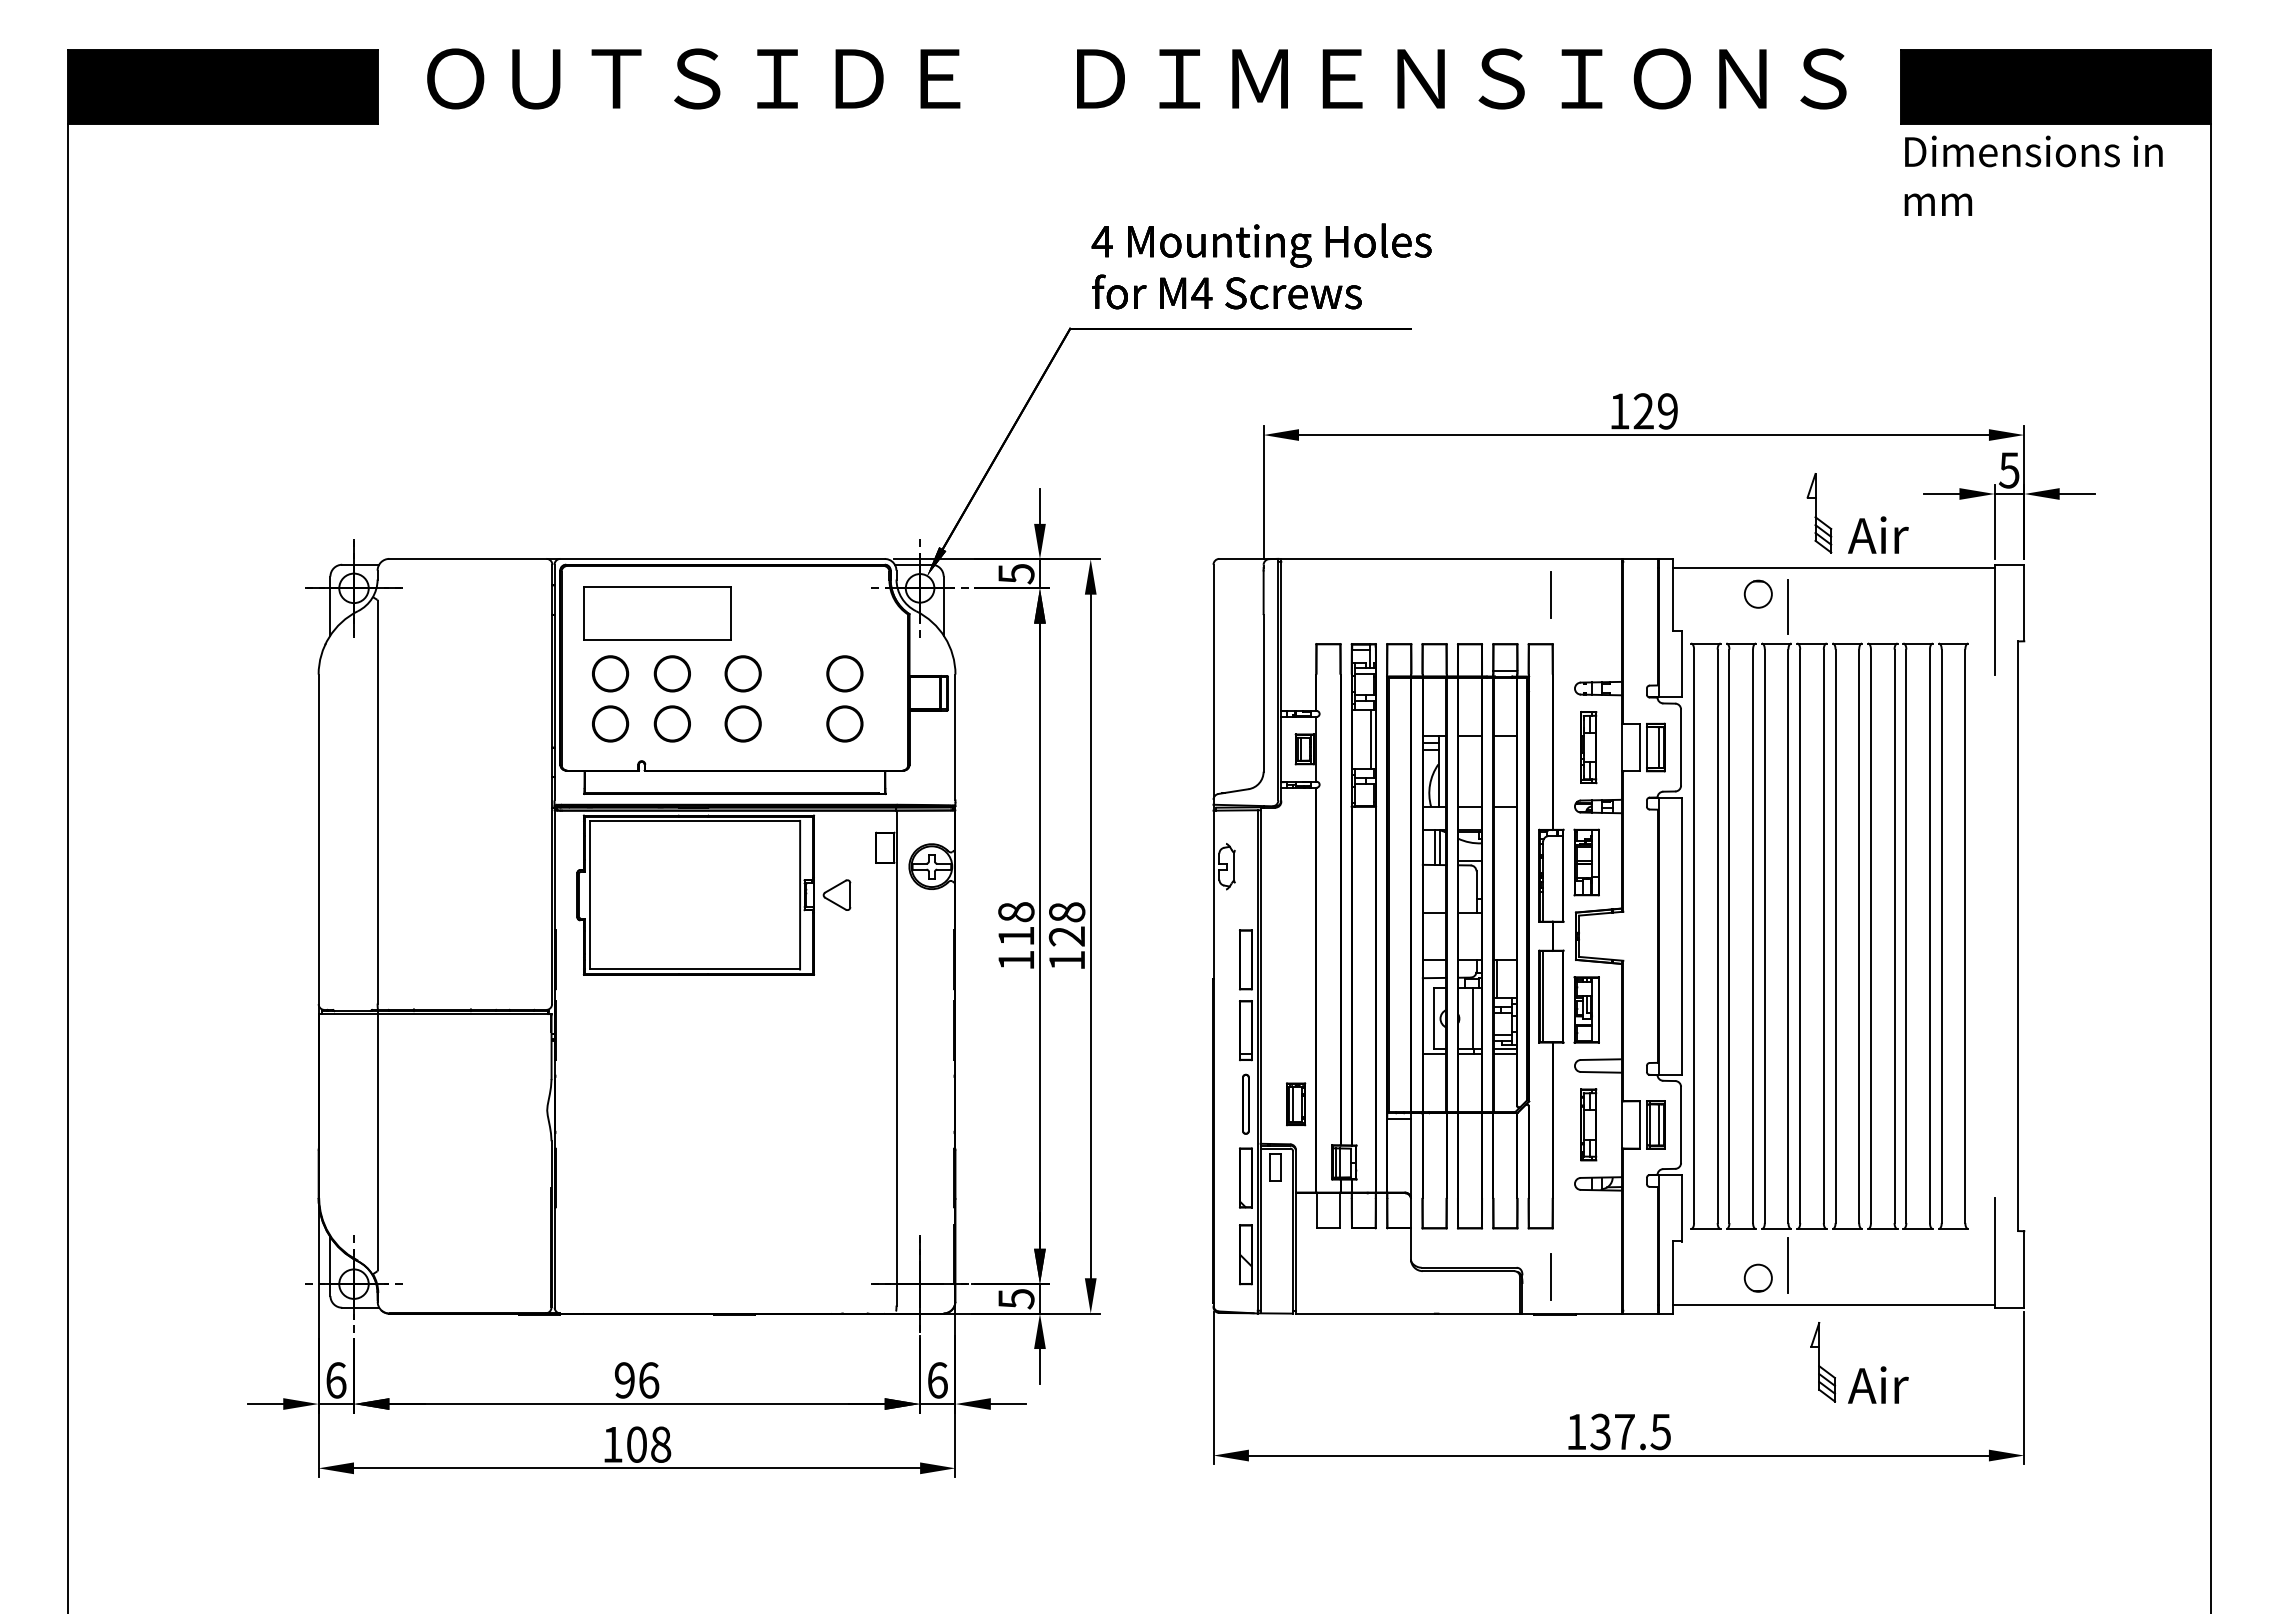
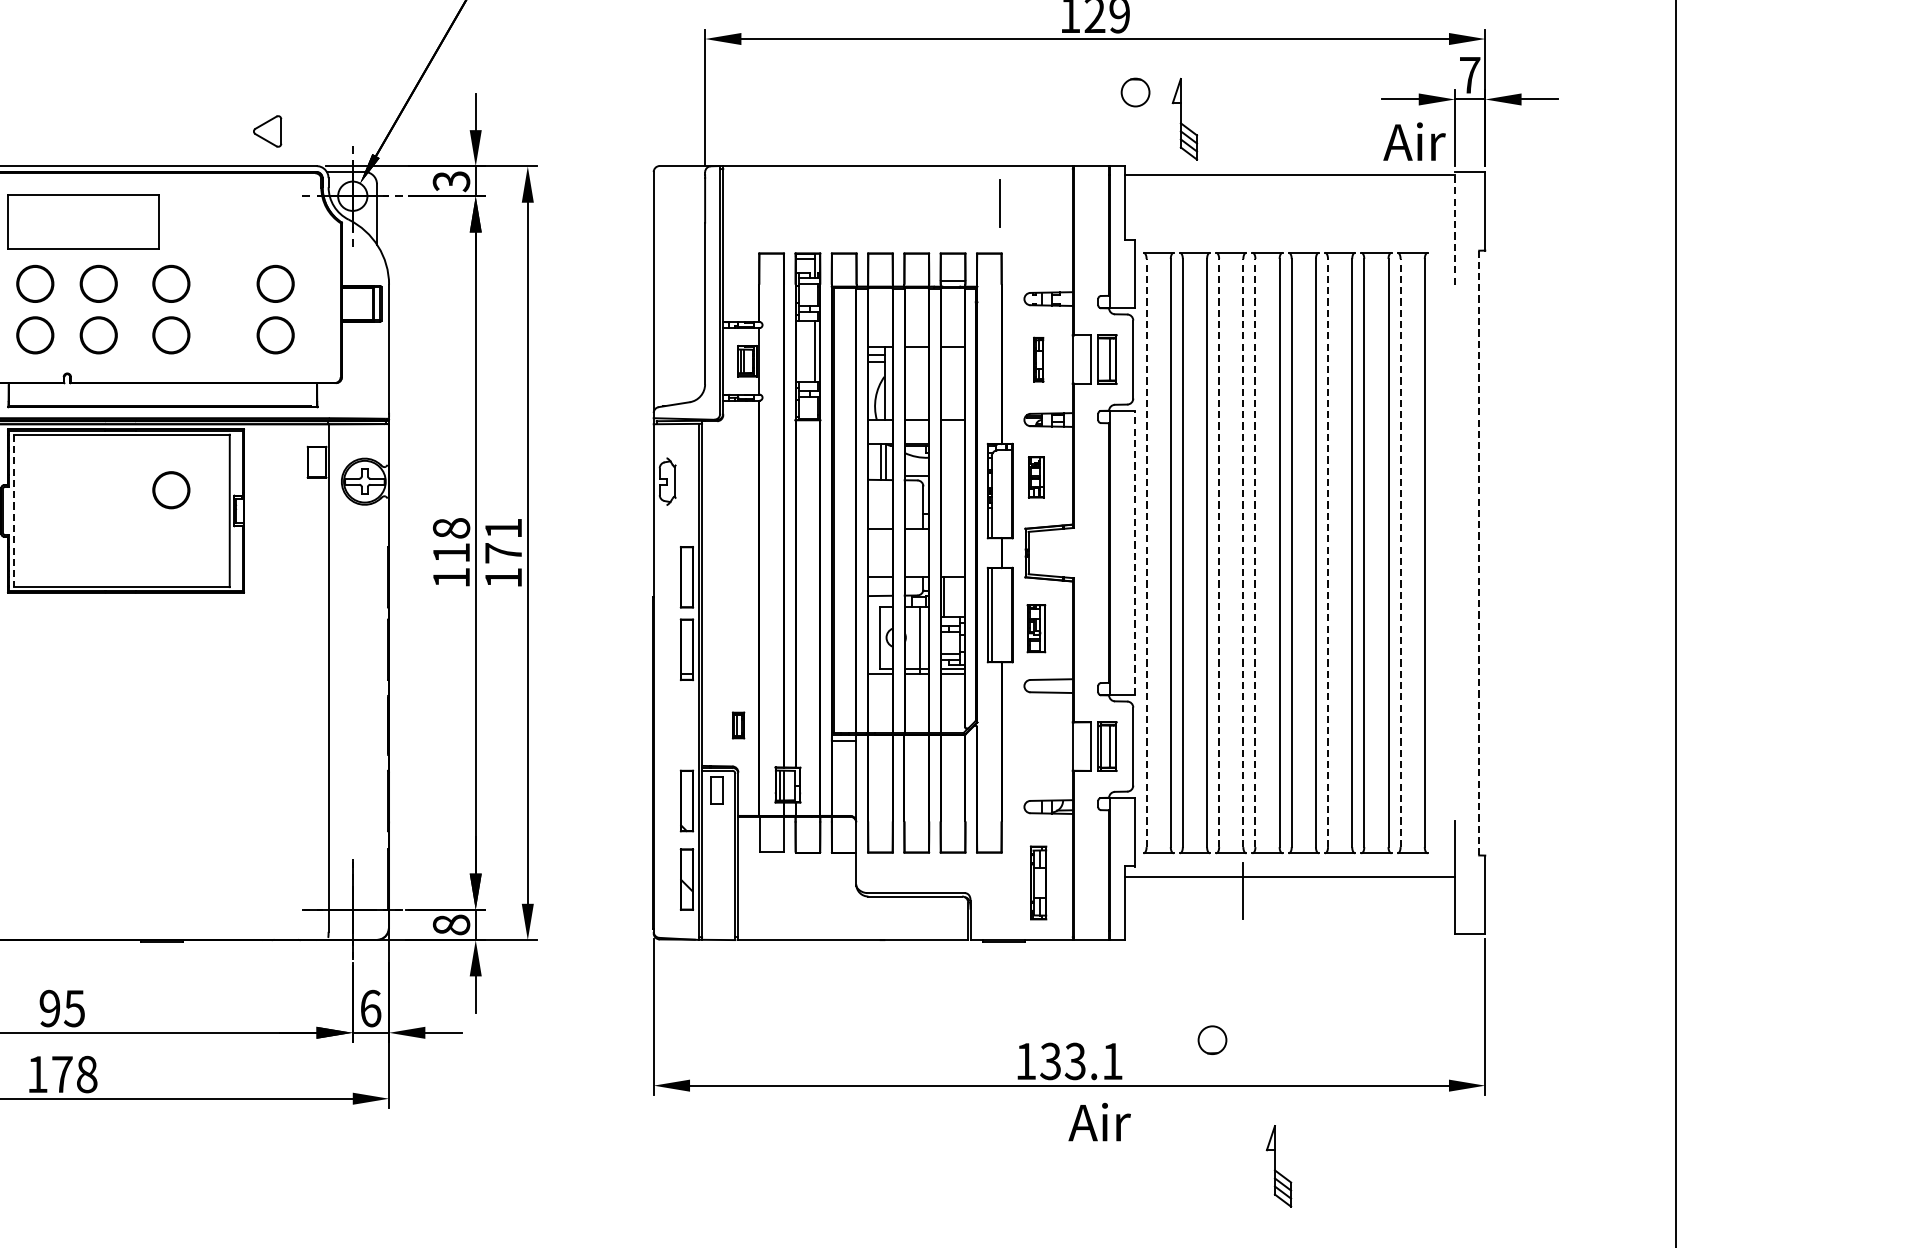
text: (2009, 470) -> (1470, 75), 5 -> 7
part: (1819, 513) -> (1184, 119), moved
text: (1878, 534) -> (1414, 141), moved
text: (1016, 574) -> (451, 182), 5 -> 3
circle: (1757, 593) -> (1134, 91), moved
line: (1788, 606) -> (1243, 214), removed
line: (1994, 619) -> (1454, 228), solid -> dashed
part: (1588, 747) -> (1038, 359), size x0.6
part: (1586, 862) -> (1036, 477), size x0.6
circle: (742, 874) -> (170, 489), added
part: (836, 894) -> (267, 130), moved
line: (589, 895) -> (13, 511), solid -> dashed
text: (1066, 924) -> (502, 541), 128 -> 171
line: (1682, 936) -> (1134, 553), solid -> dashed
line: (1694, 936) -> (1147, 553), solid -> dashed
line: (1764, 936) -> (1218, 553), solid -> dashed
line: (1788, 936) -> (1243, 553), solid -> dashed
line: (1800, 936) -> (1255, 553), solid -> dashed
line: (1870, 936) -> (1327, 553), solid -> dashed
line: (1941, 936) -> (1400, 553), solid -> dashed
line: (2018, 936) -> (1479, 553), solid -> dashed
part: (1586, 1009) -> (1036, 628), size x0.7
part: (1245, 1103) -> (686, 724), removed
part: (1296, 1104) -> (738, 725), size x0.6
part: (1588, 1124) -> (1038, 882), moved
line: (1551, 1277) -> (1000, 903), removed
circle: (1757, 1277) -> (1211, 1039), moved
text: (1016, 1298) -> (451, 924), 5 -> 8
line: (1833, 1304) -> (1289, 876), moved
part: (1823, 1362) -> (1279, 1166), moved
text: (648, 1380) -> (74, 1008), 96 -> 95
text: (1878, 1384) -> (1099, 1121), moved
text: (1642, 1431) -> (1093, 1060), 137.5 -> 133.1
text: (636, 1444) -> (61, 1074), 108 -> 178

